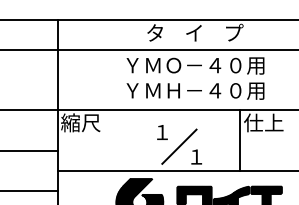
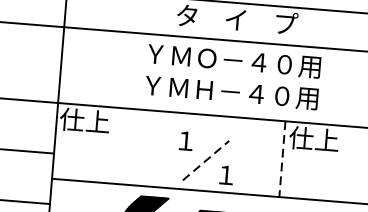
text: (80, 122) -> (84, 120), 縮尺 -> 仕上
line: (239, 141) -> (281, 160), solid -> dashed
line: (179, 146) -> (206, 160), solid -> dashed

